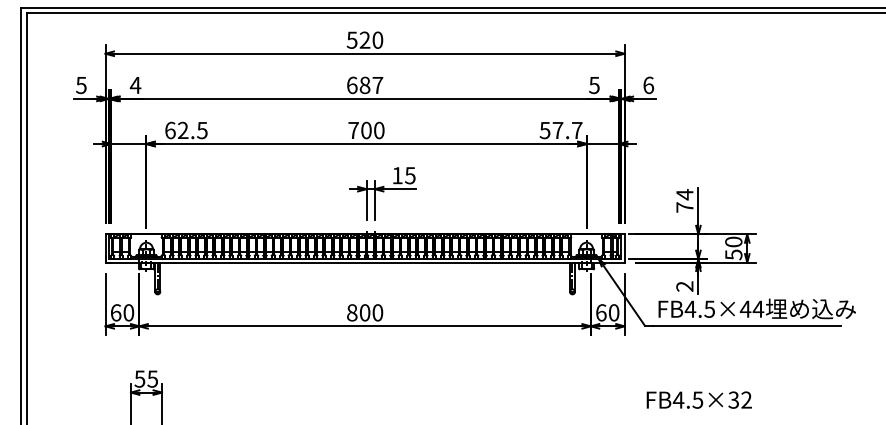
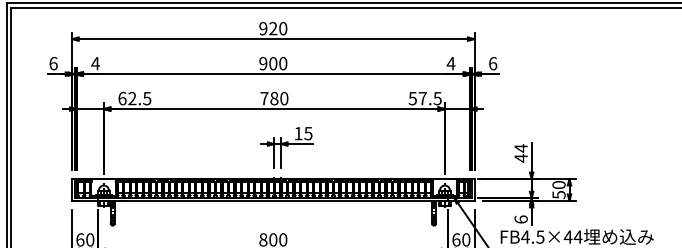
text: (351, 39) -> (262, 28), 520 -> 920
text: (81, 85) -> (53, 63), 5 -> 6
text: (365, 85) -> (273, 63), 687 -> 900
text: (594, 85) -> (451, 63), 5 -> 4
text: (366, 130) -> (274, 98), 700 -> 780
text: (576, 130) -> (437, 98), 57.7 -> 57.5
text: (684, 207) -> (520, 158), 74 -> 44
text: (684, 286) -> (520, 219), 2 -> 6

